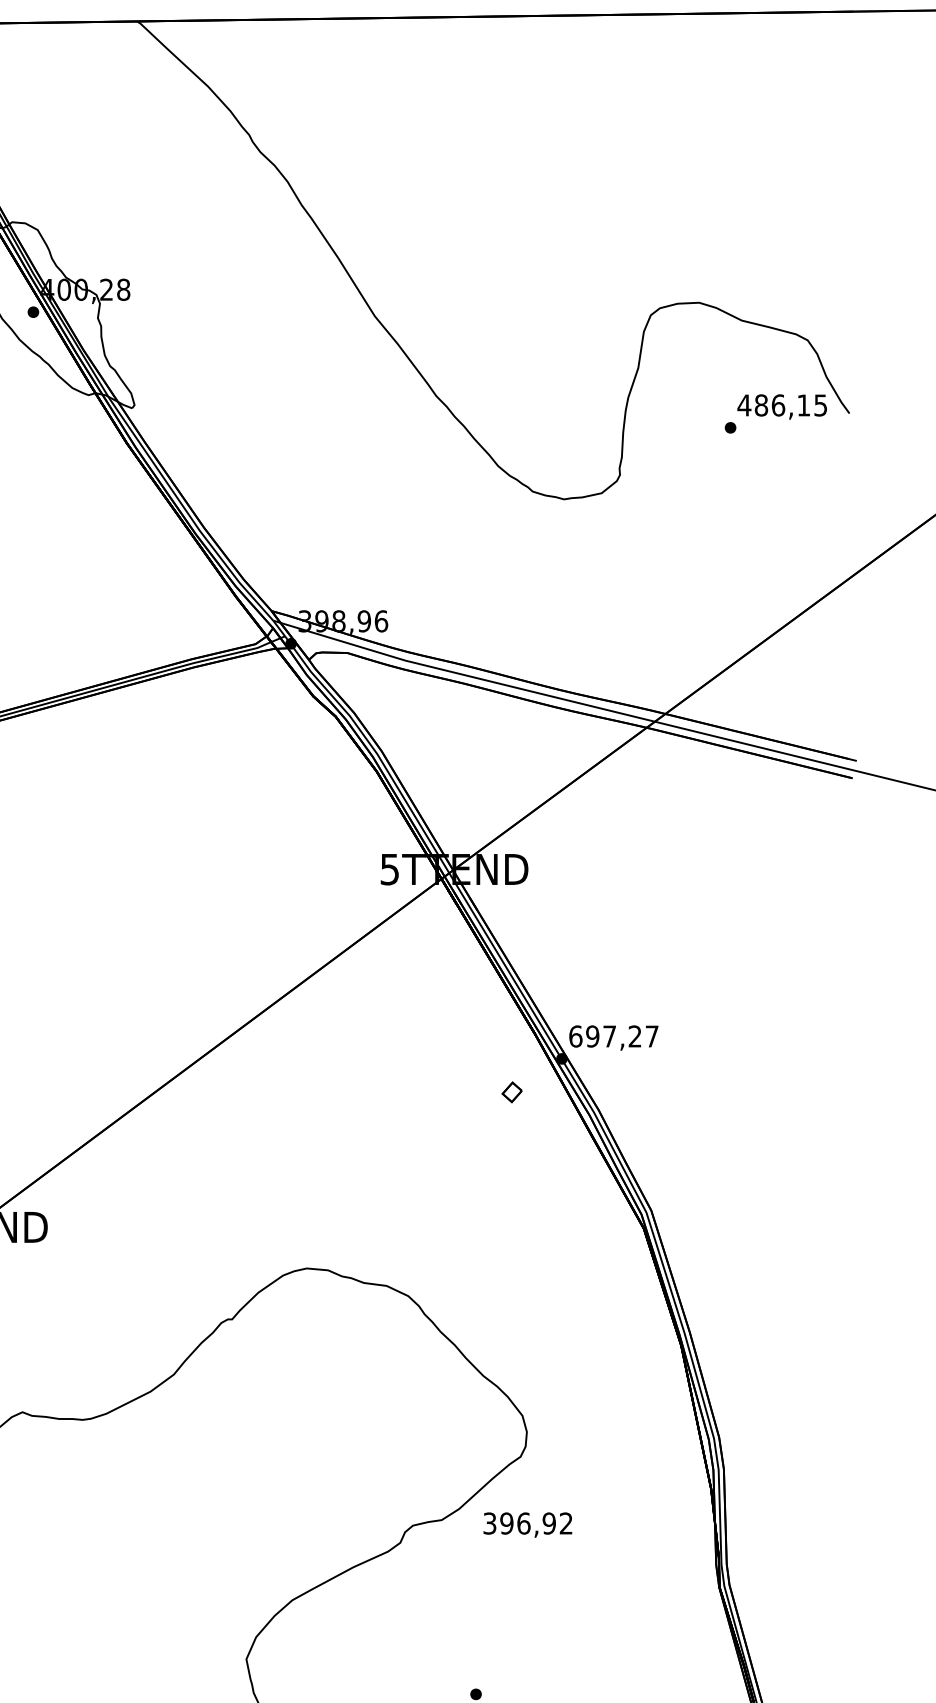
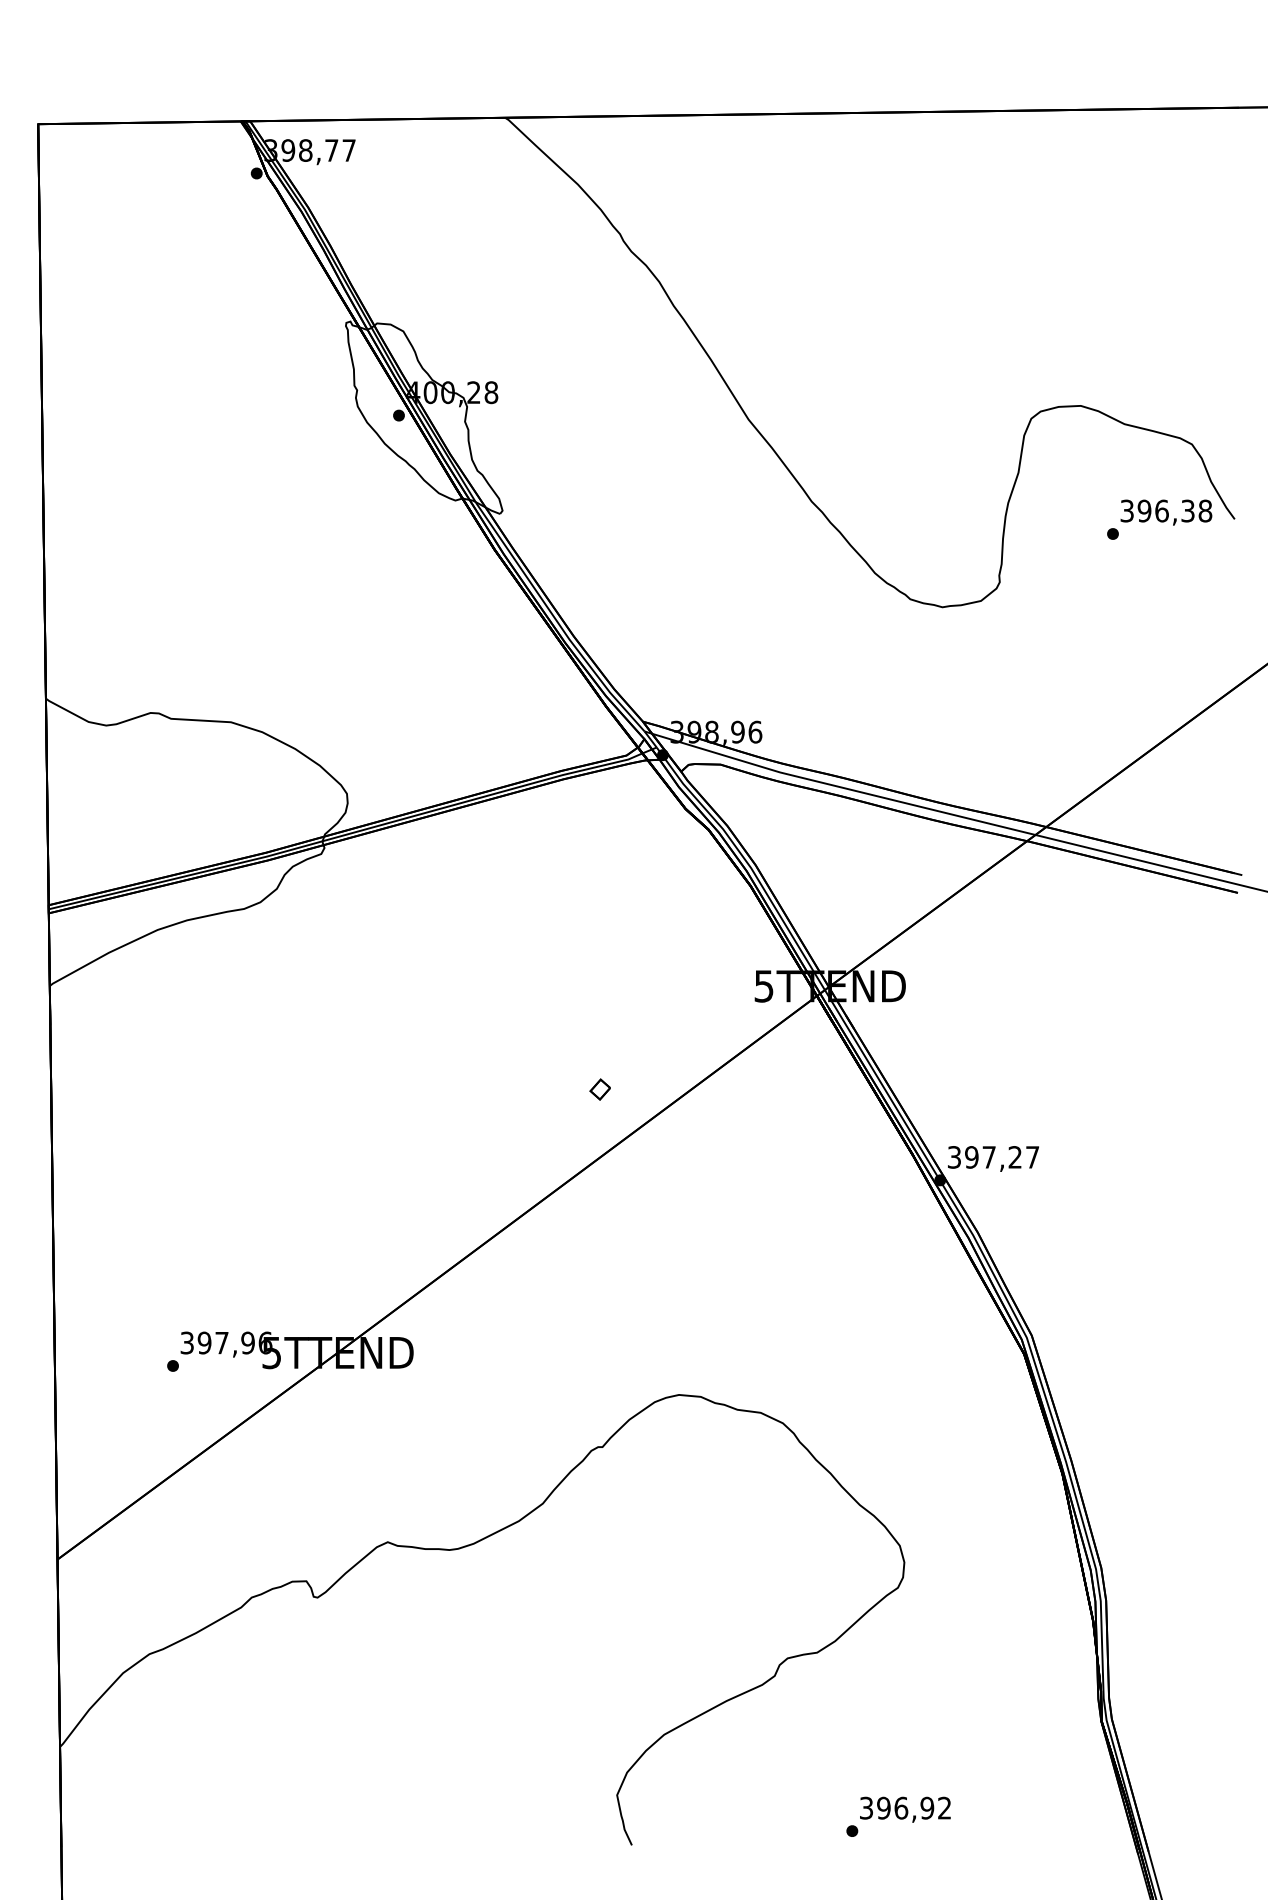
text: (782, 404) -> (1166, 510), 486,15 -> 396,38
text: (575, 1036) -> (954, 1157), 697,27 -> 397,27
part: (511, 1092) -> (599, 1089), moved
text: (527, 1524) -> (905, 1809), moved

